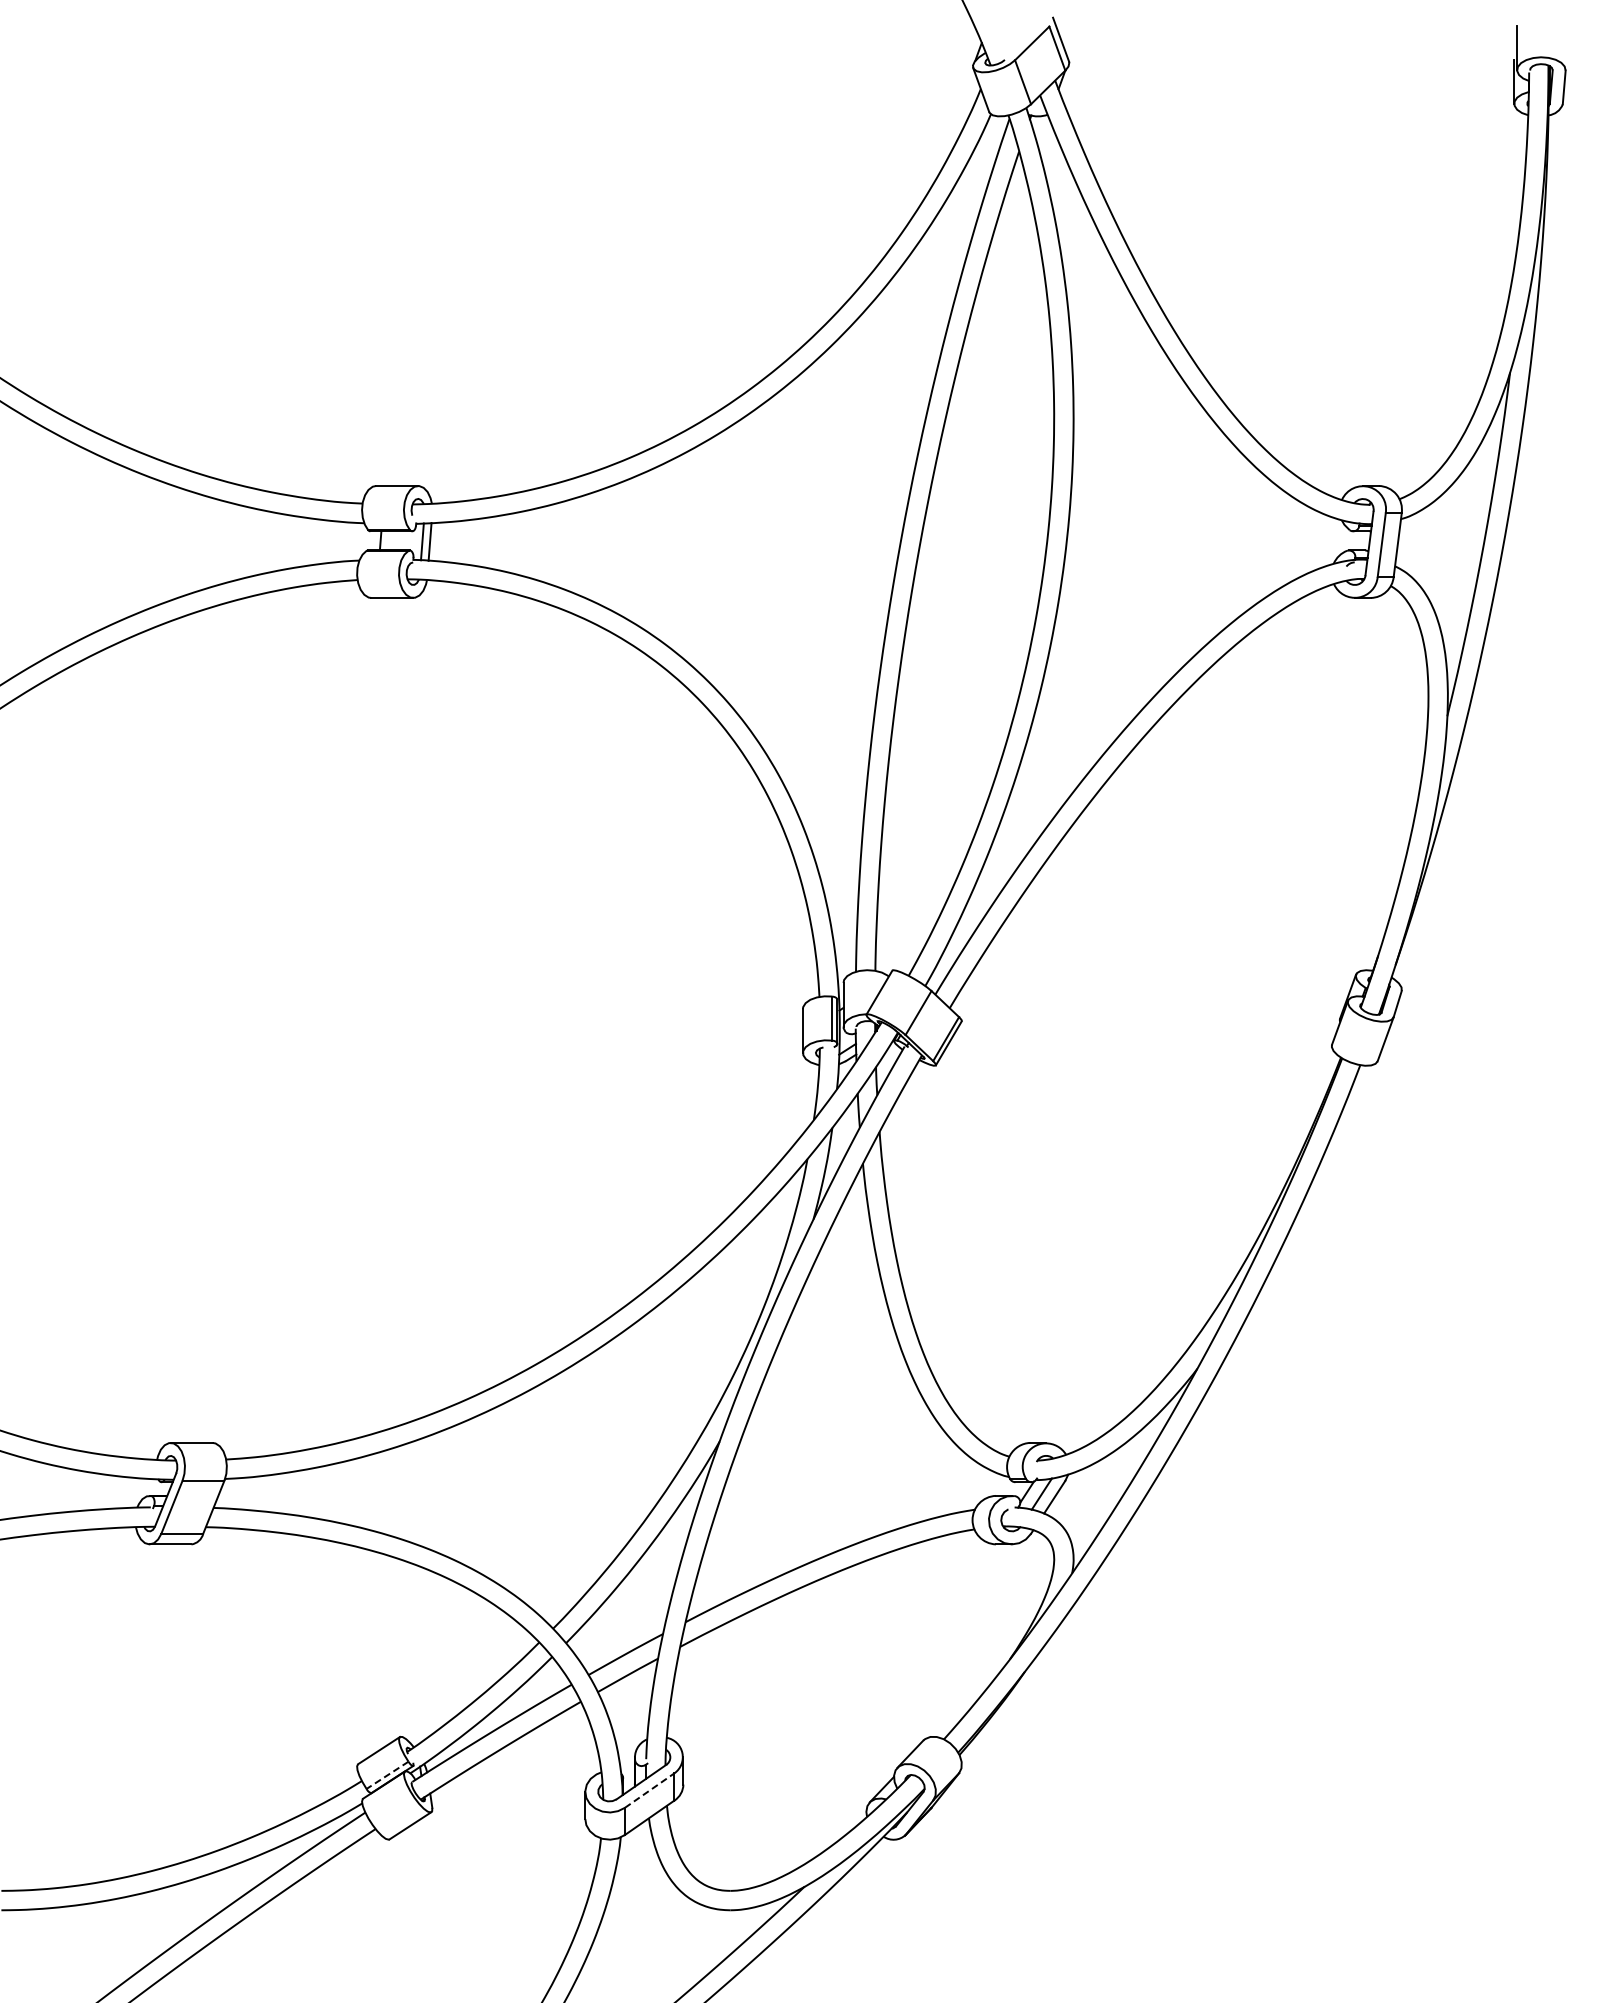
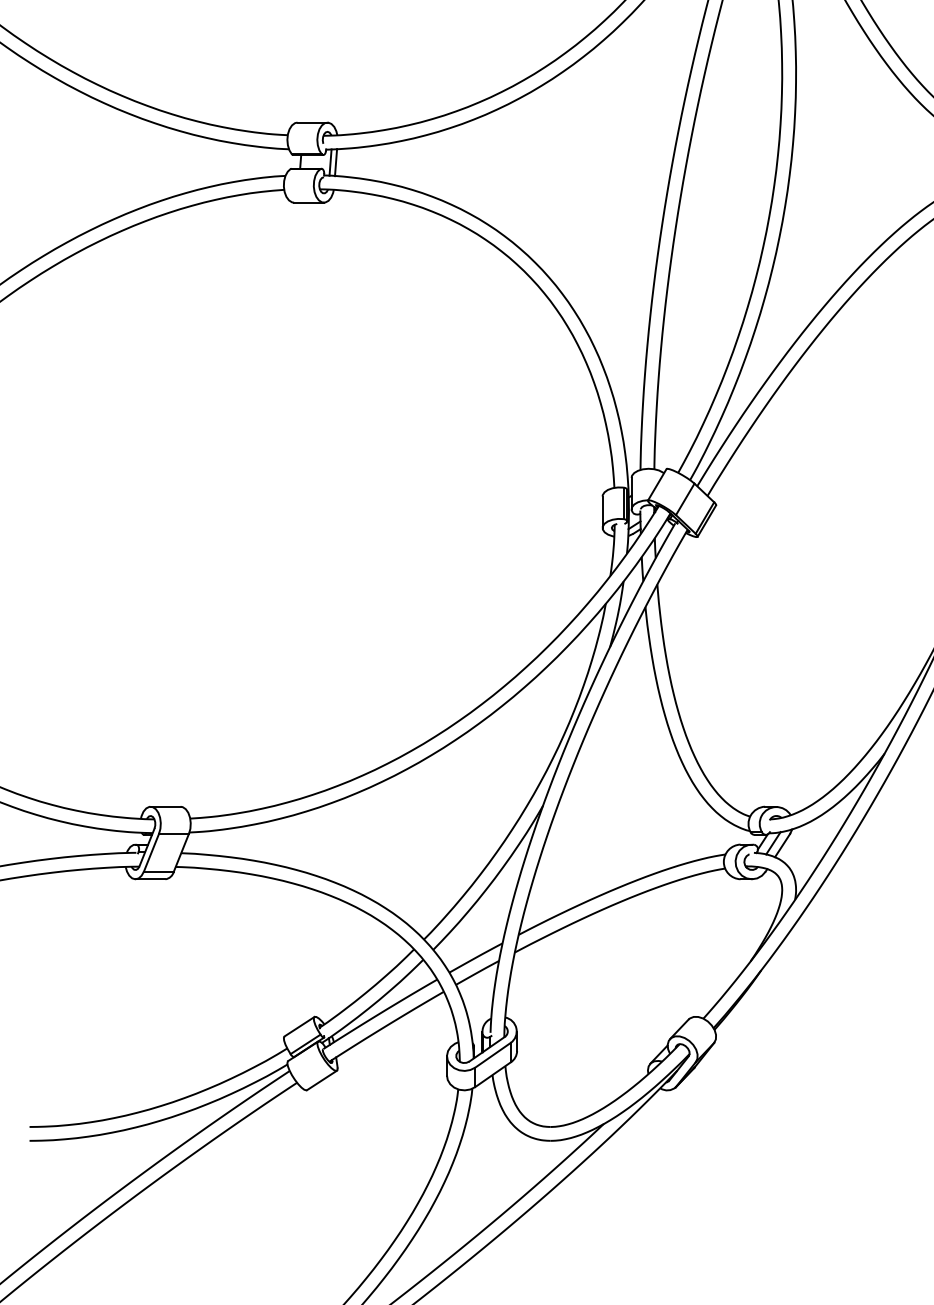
line: (387, 1775) -> (305, 1044), dashed -> solid
line: (650, 1790) -> (493, 1055), dashed -> solid

